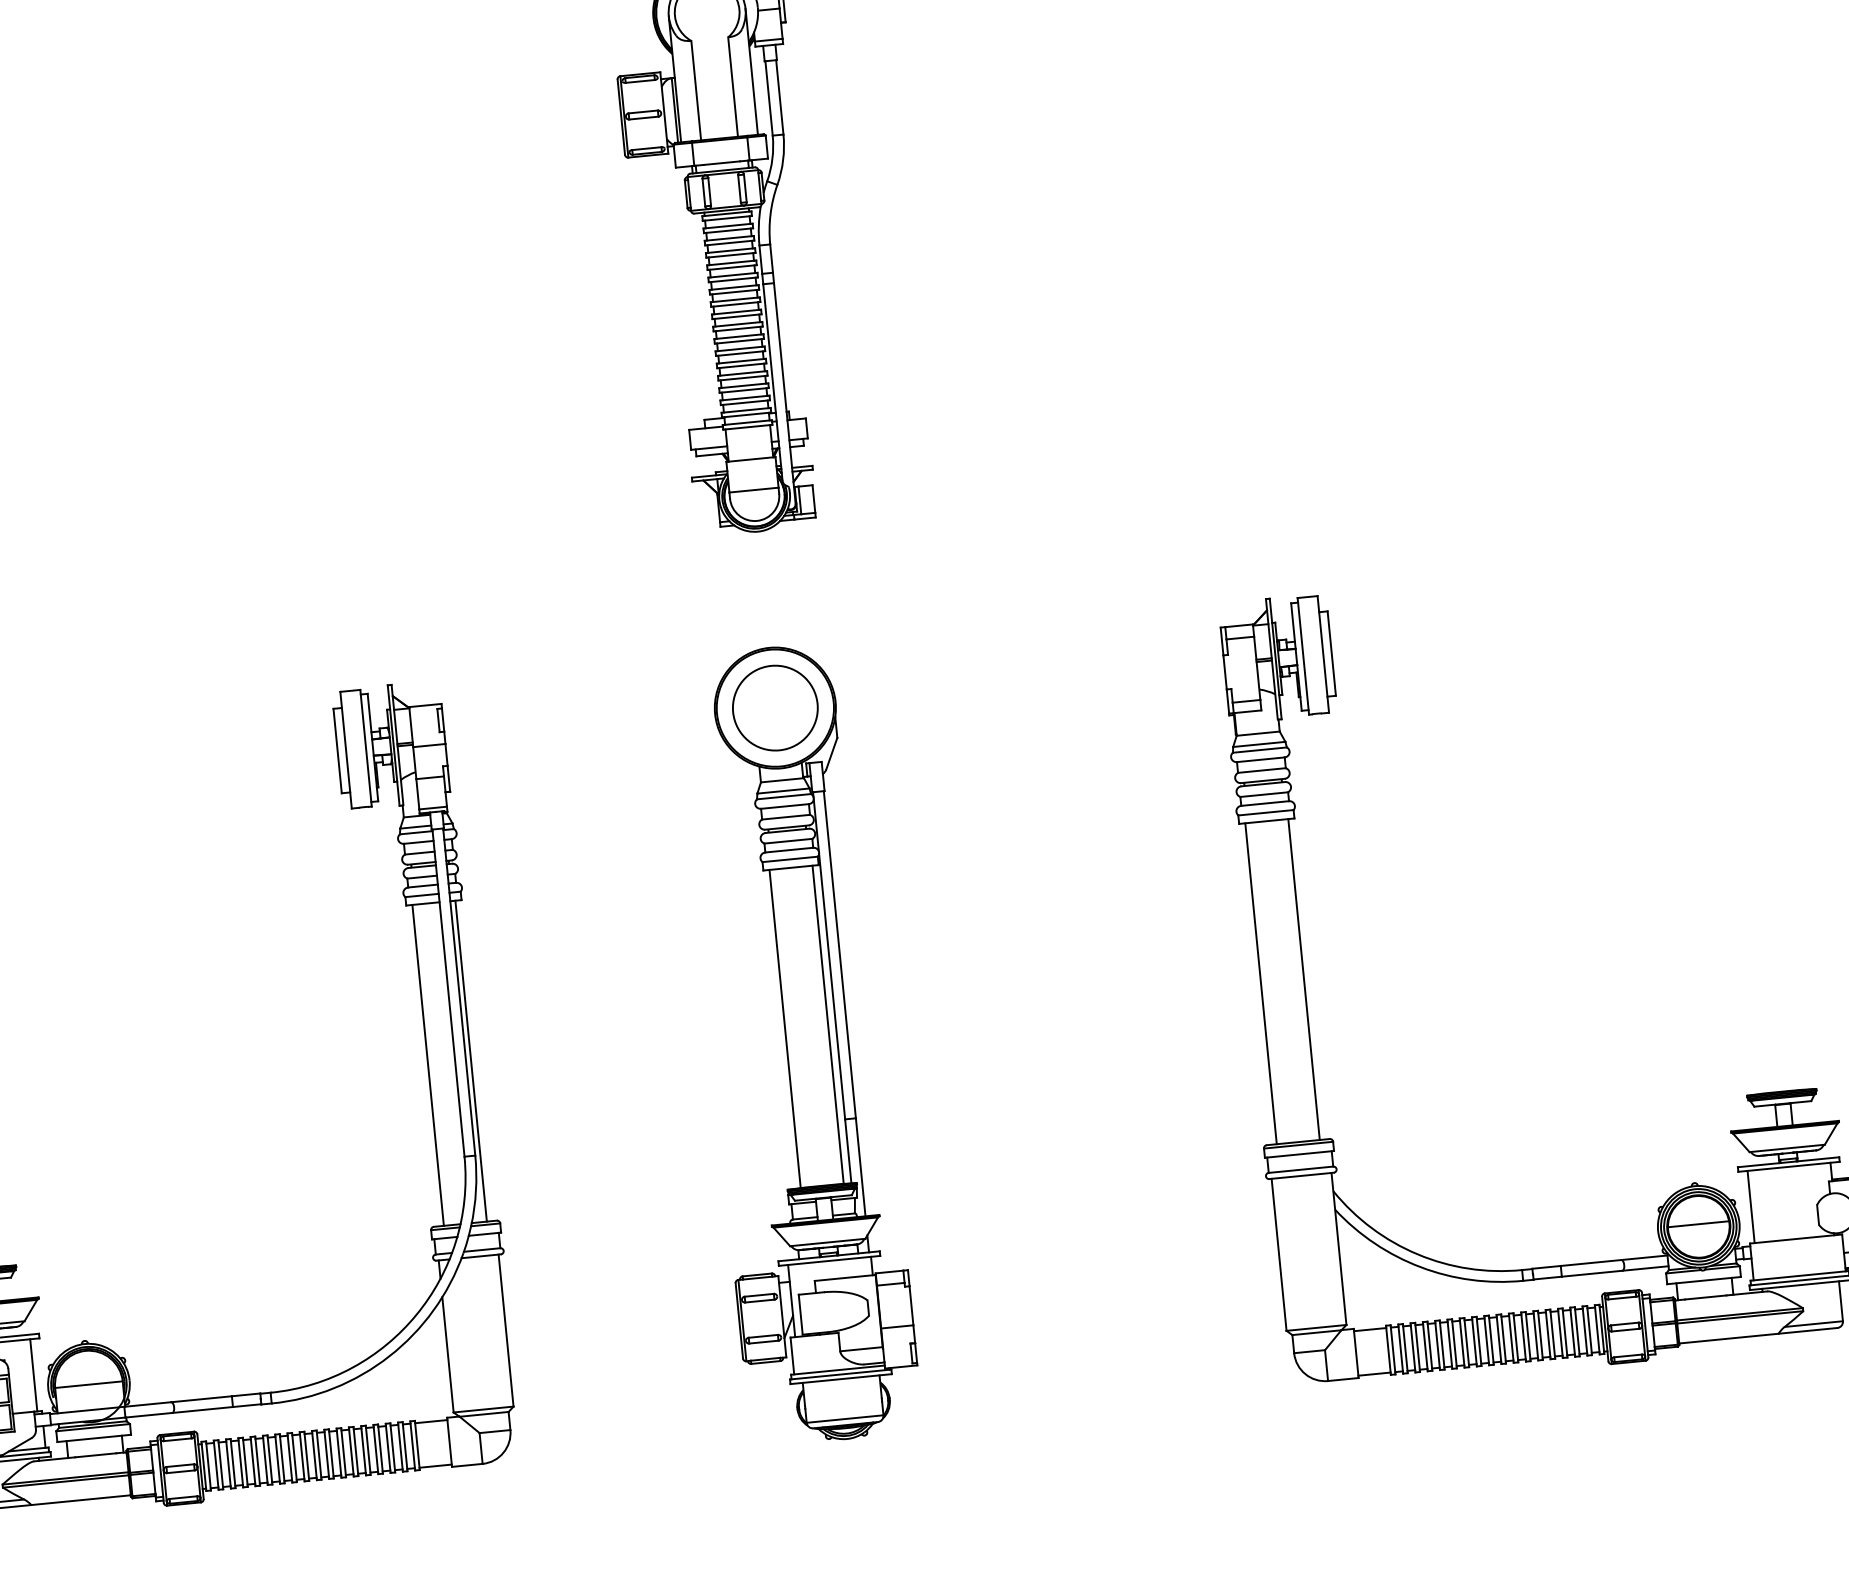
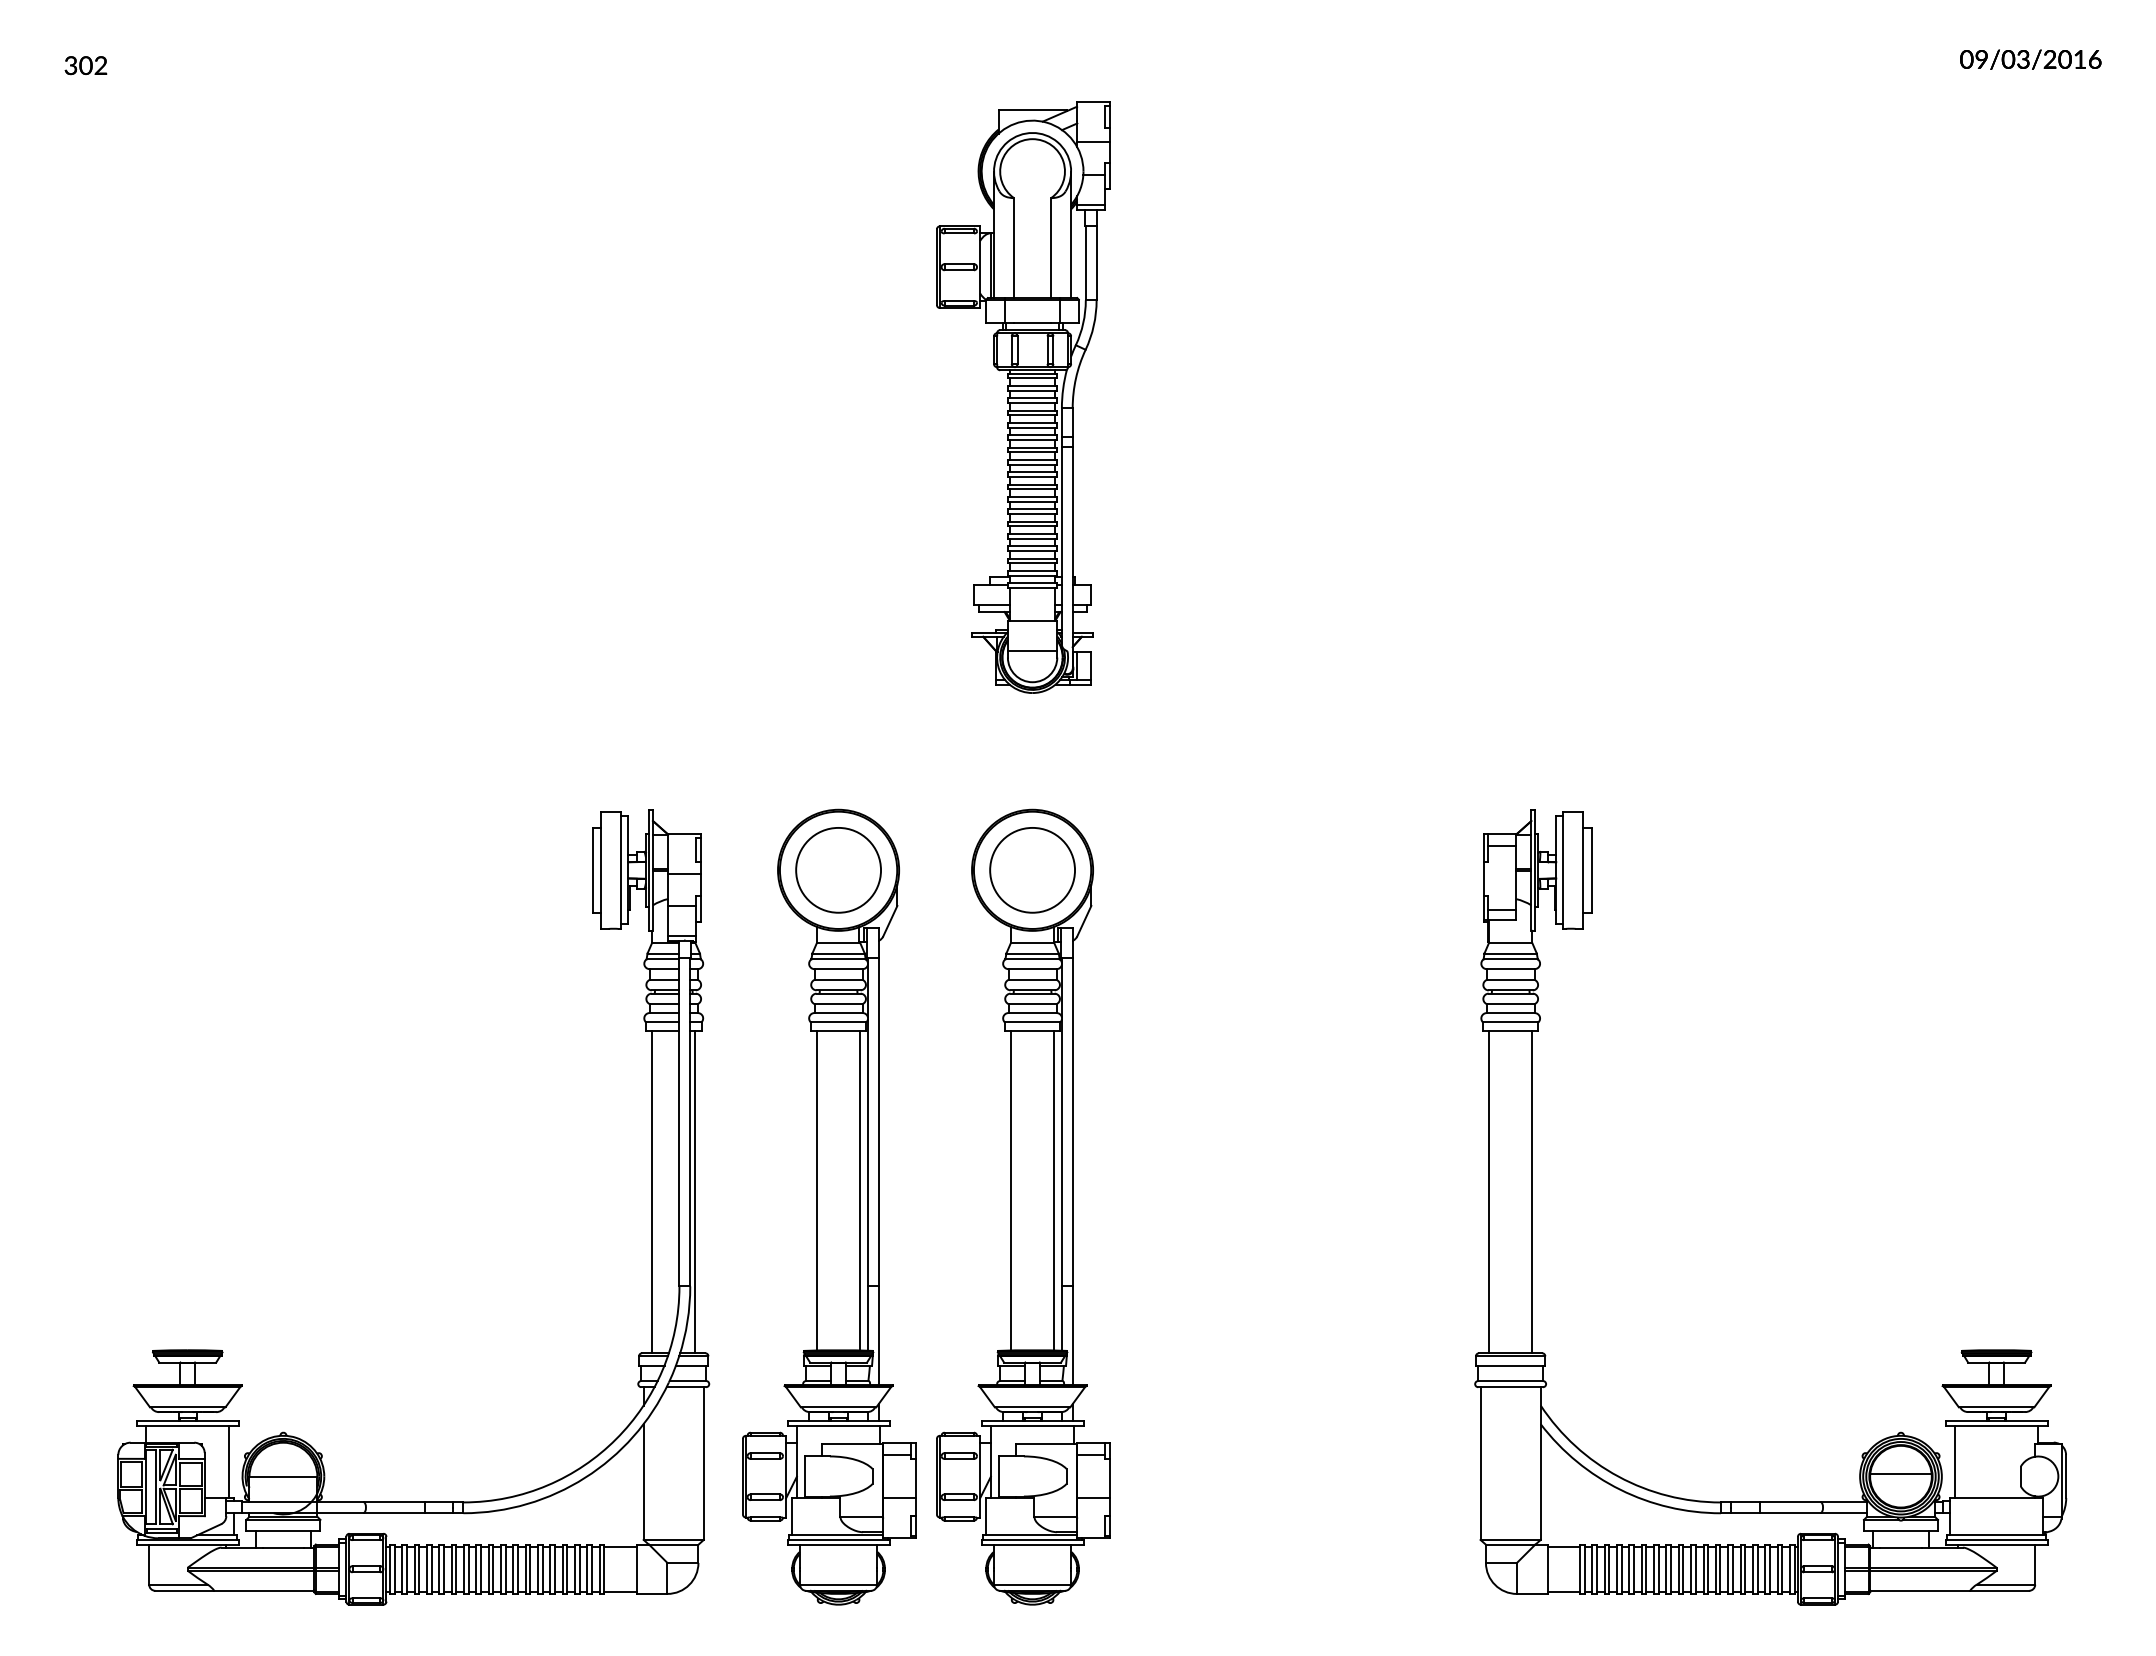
part: (606, 1062) -> (829, 1206), added

